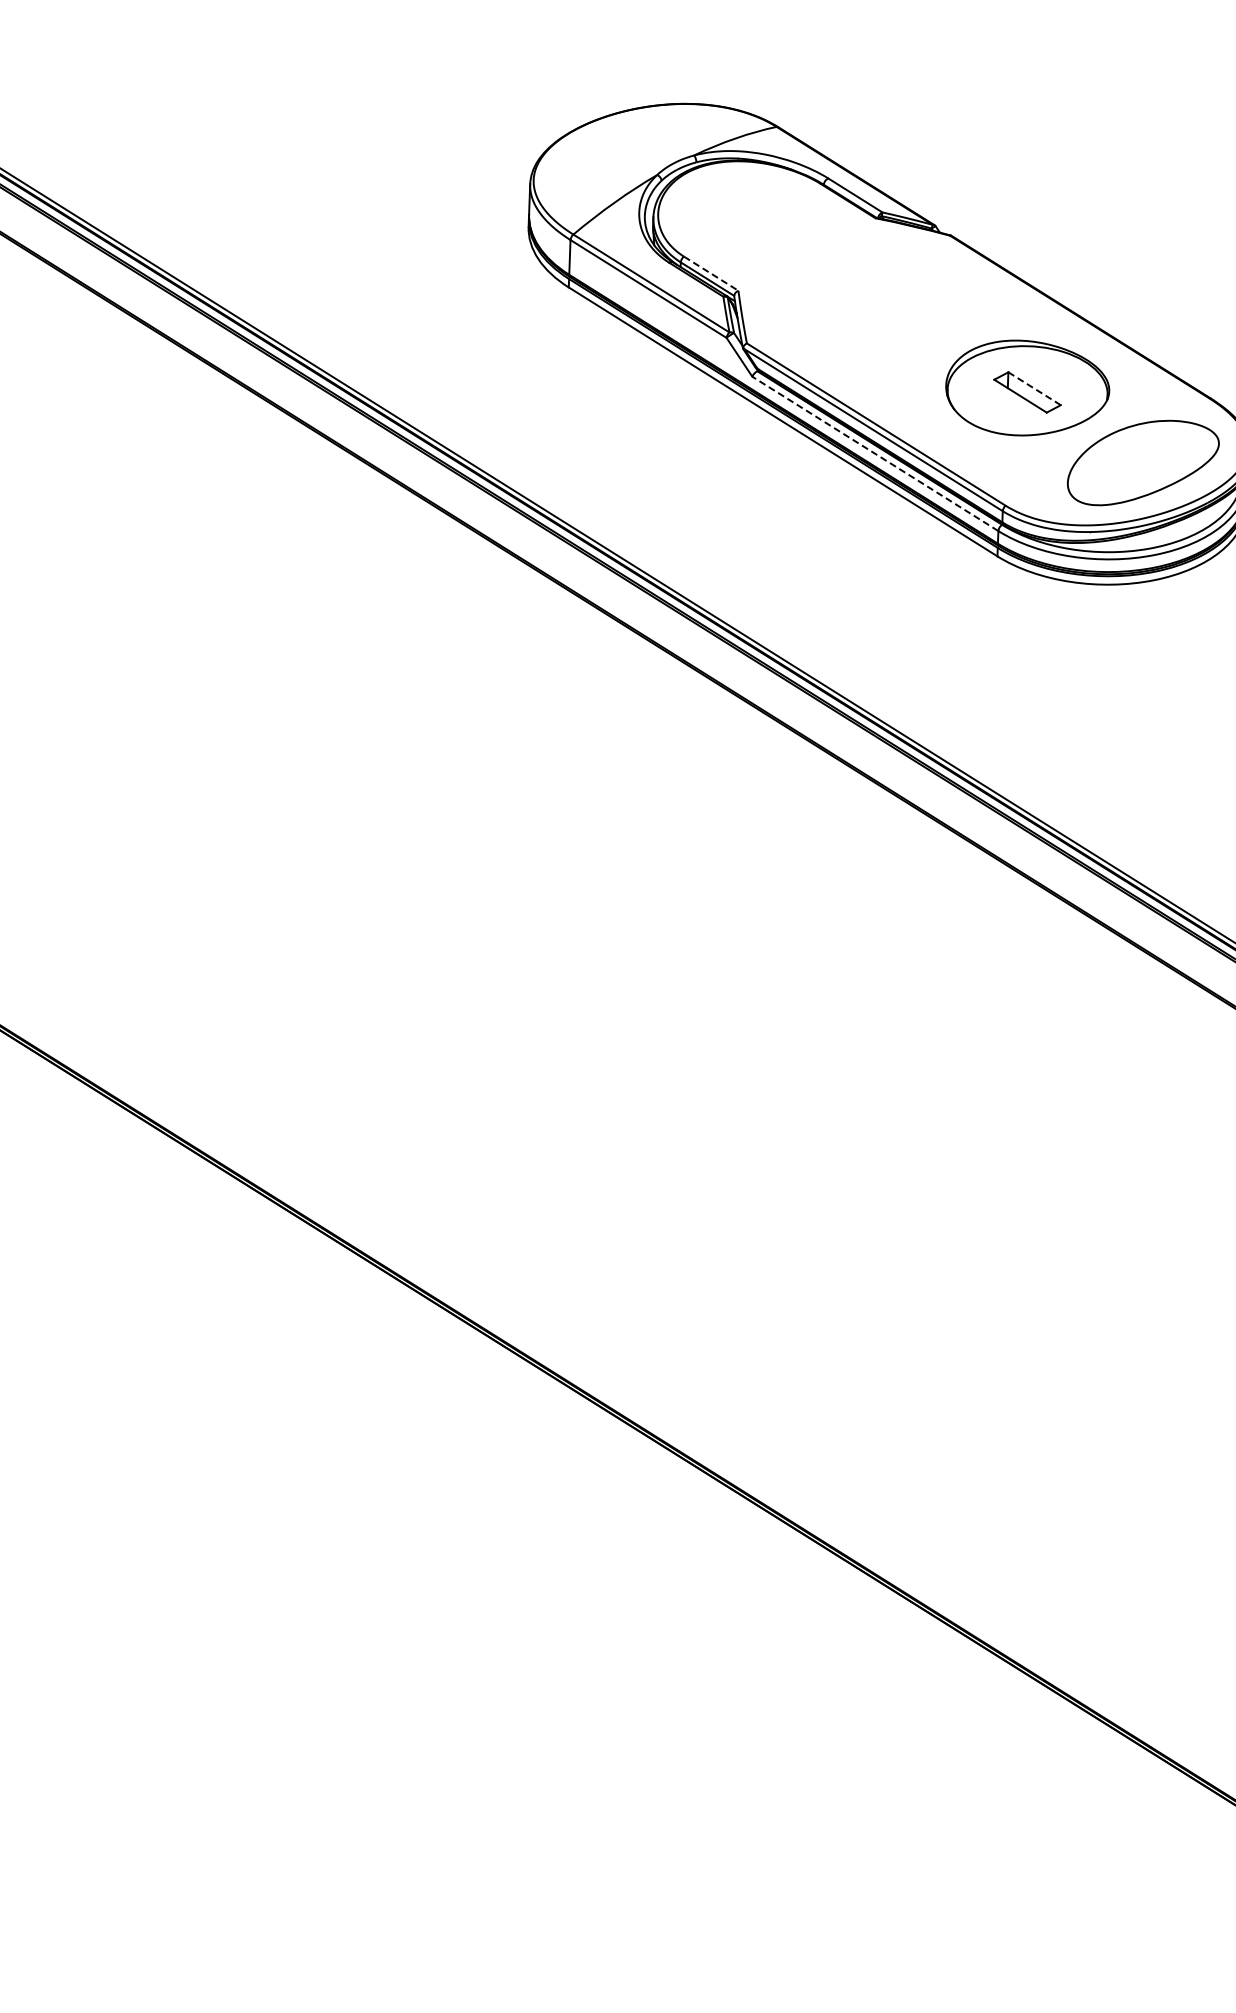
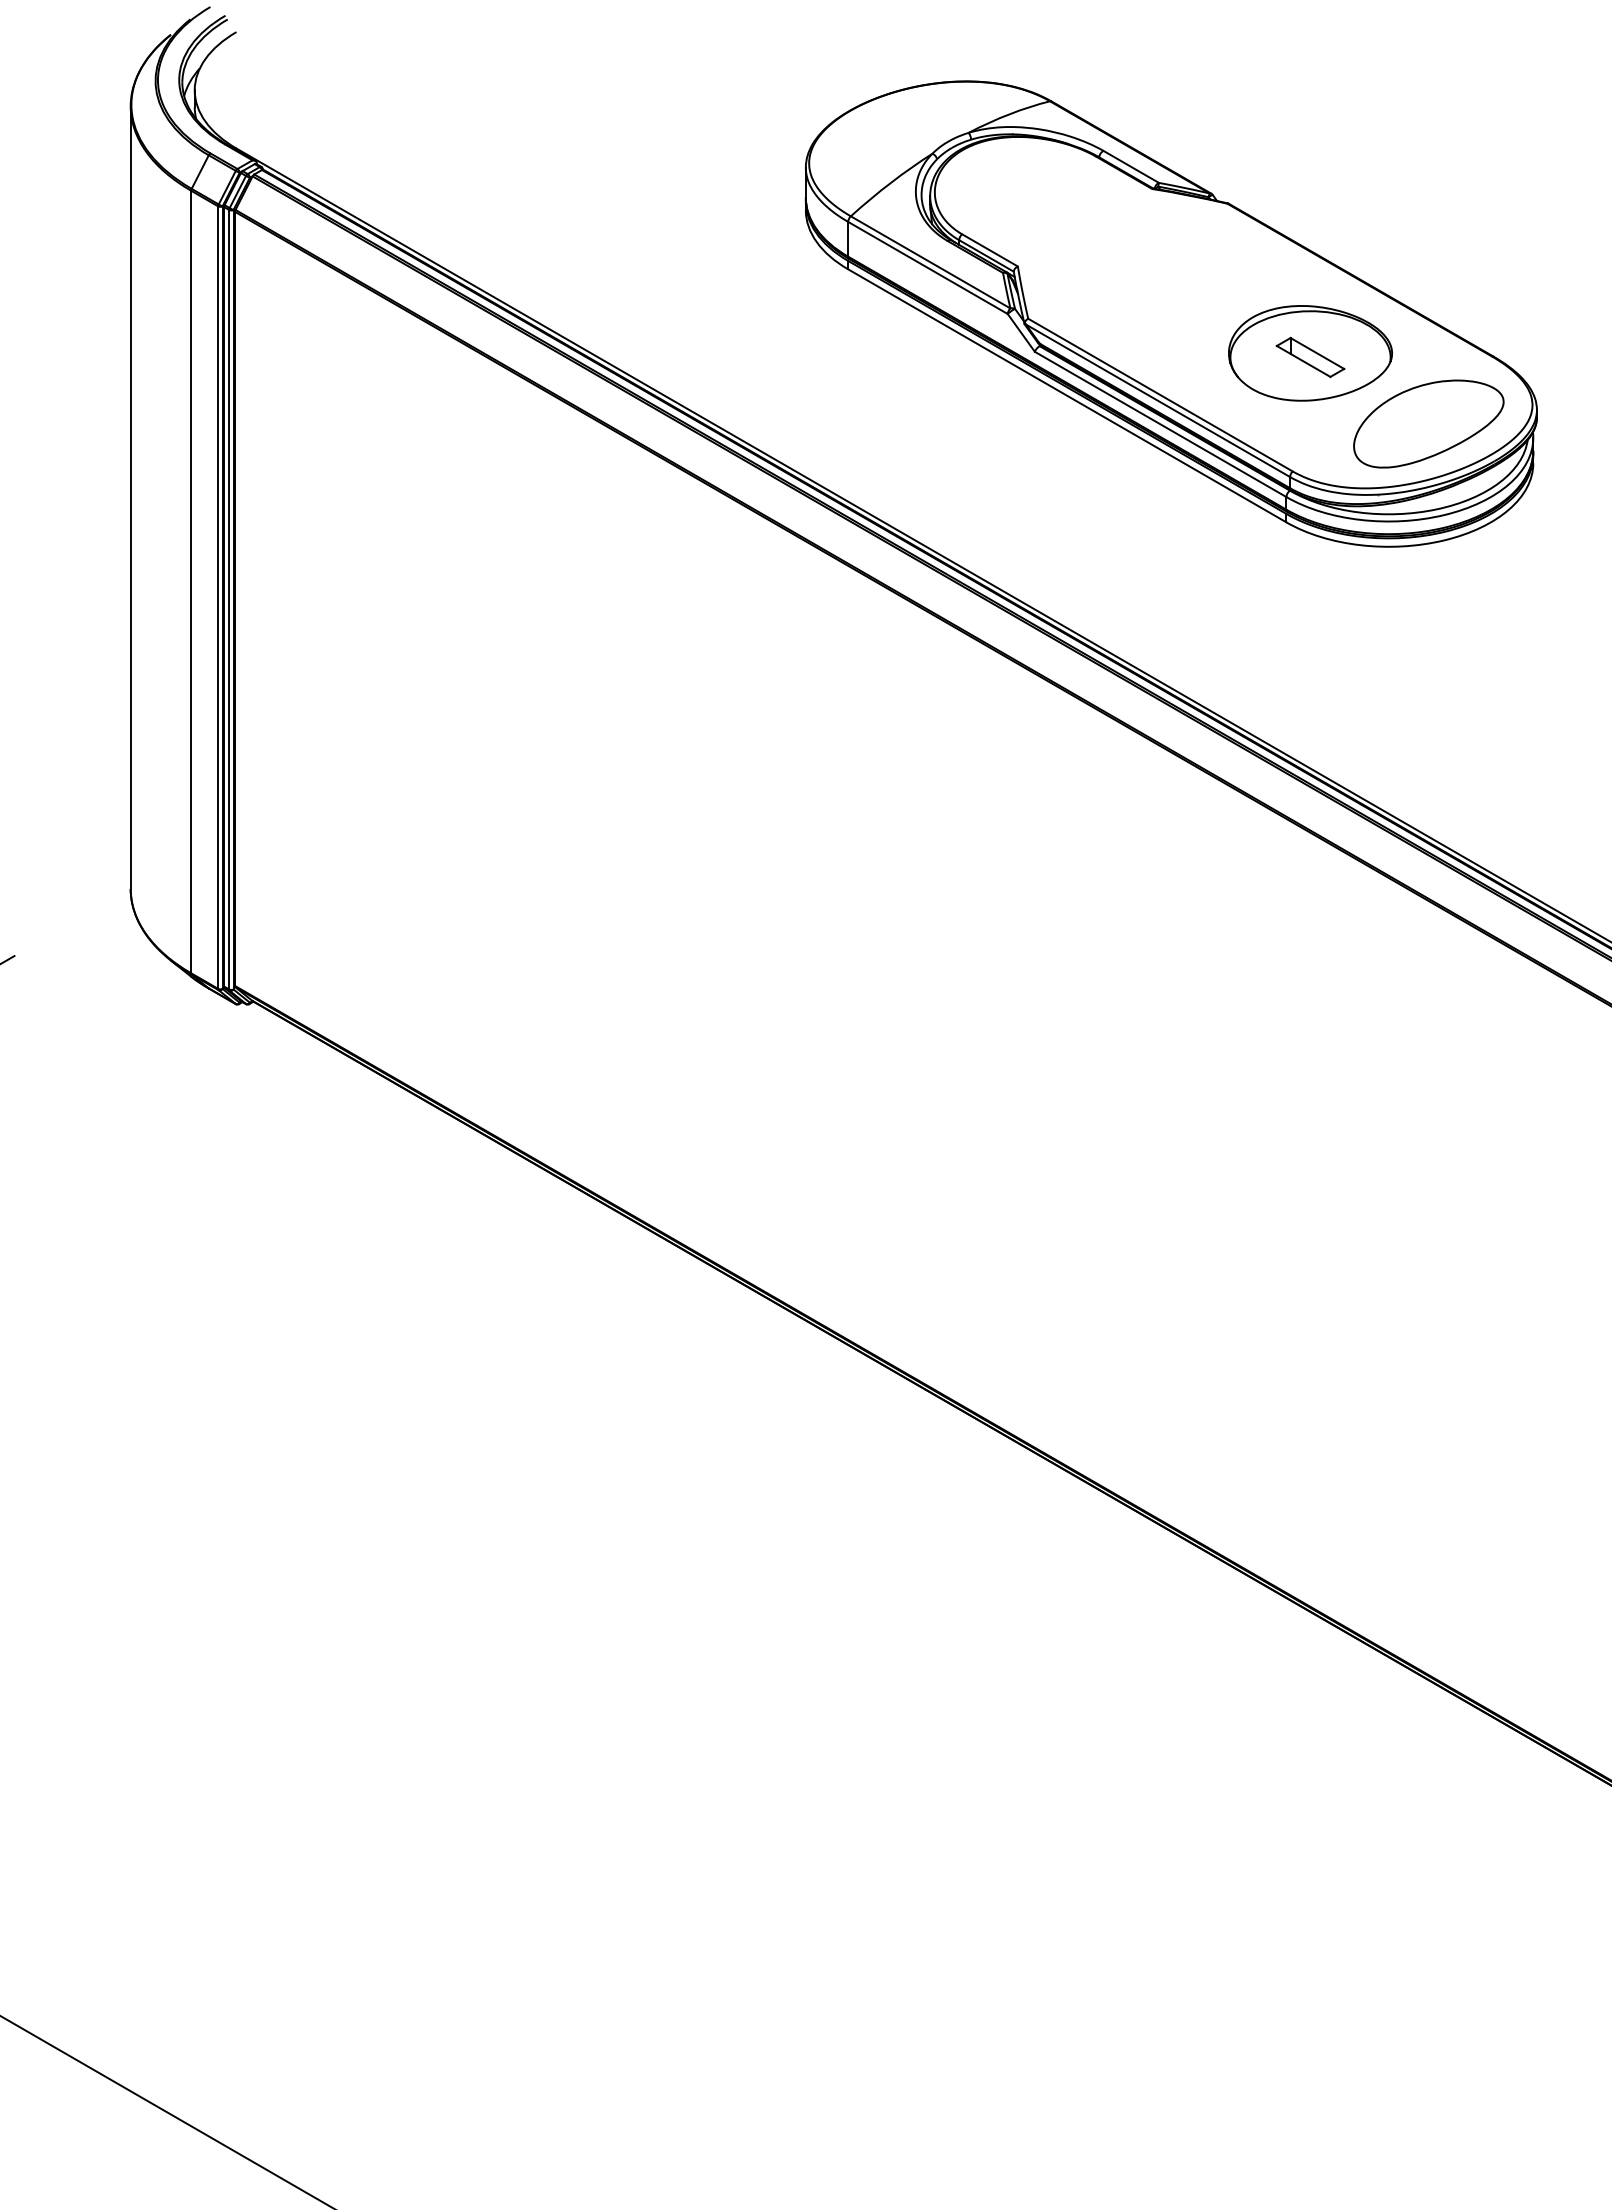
line: (711, 273) -> (990, 250), dashed -> solid
line: (1034, 388) -> (1317, 353), dashed -> solid
line: (875, 453) -> (1160, 424), dashed -> solid

